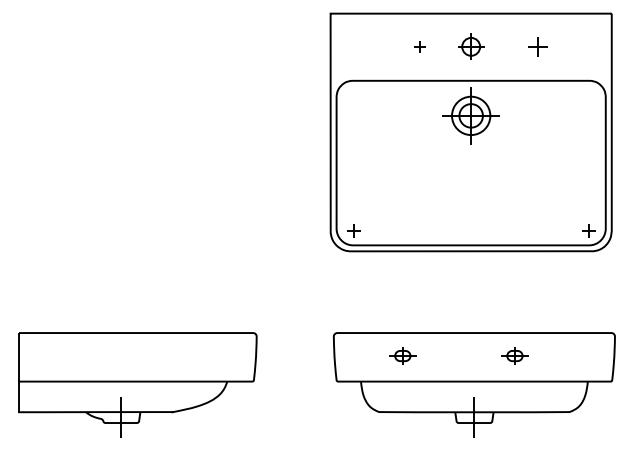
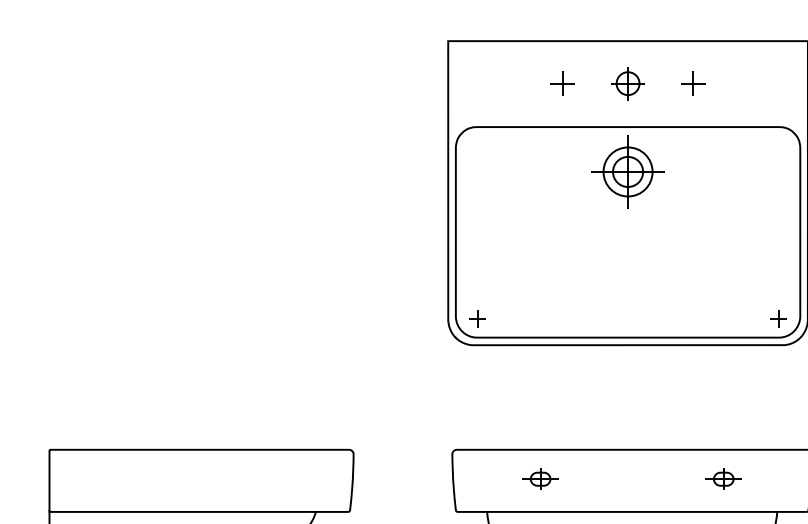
part: (419, 46) -> (561, 83), size x1.67
part: (537, 46) -> (692, 83), moved
part: (514, 355) -> (723, 478), moved

